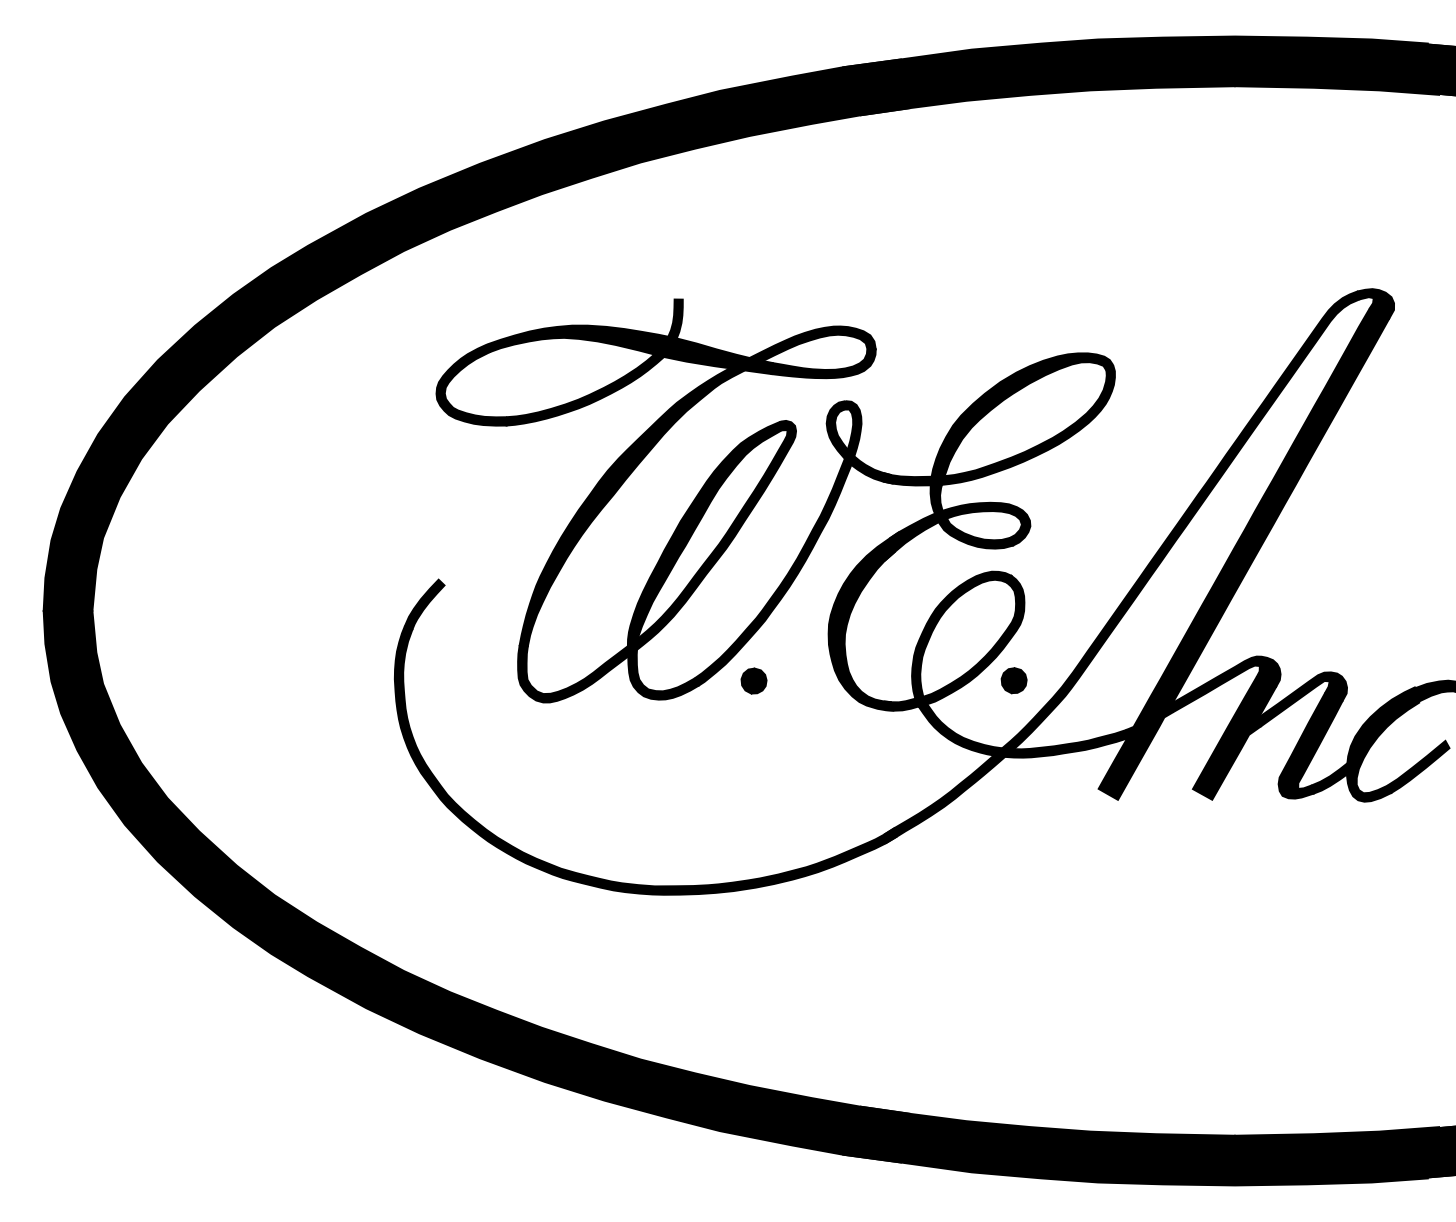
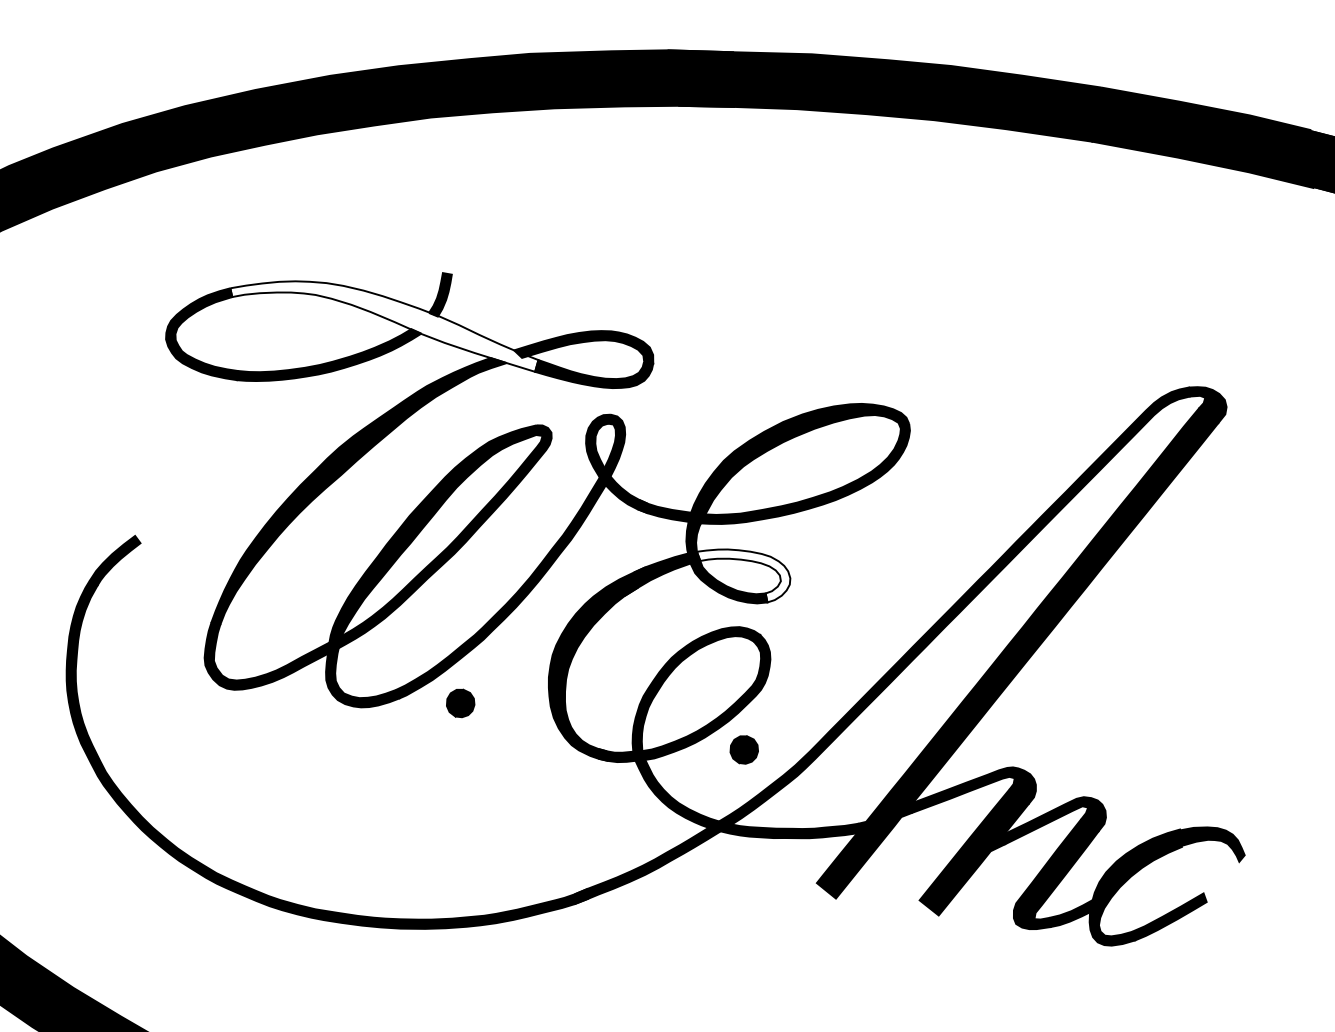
fill: (629, 349) -> (384, 319), removed
fill: (986, 523) -> (742, 573), removed

